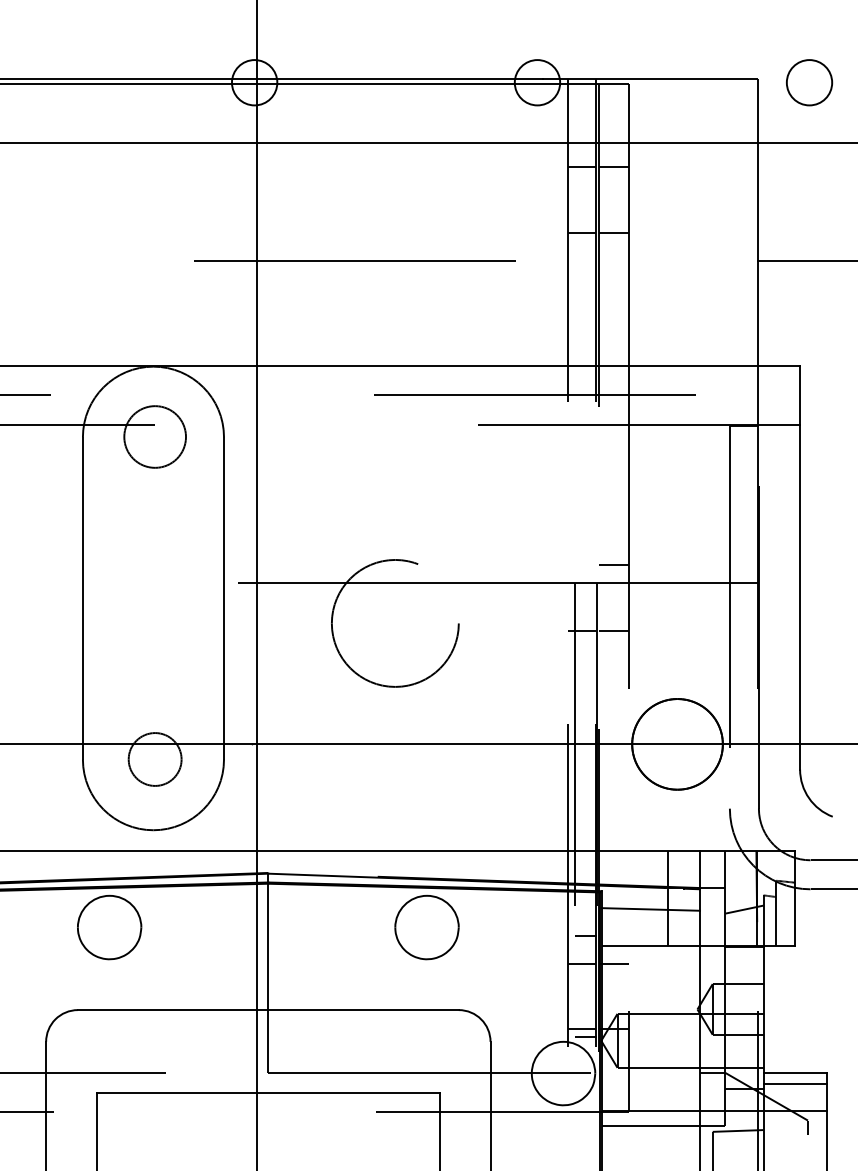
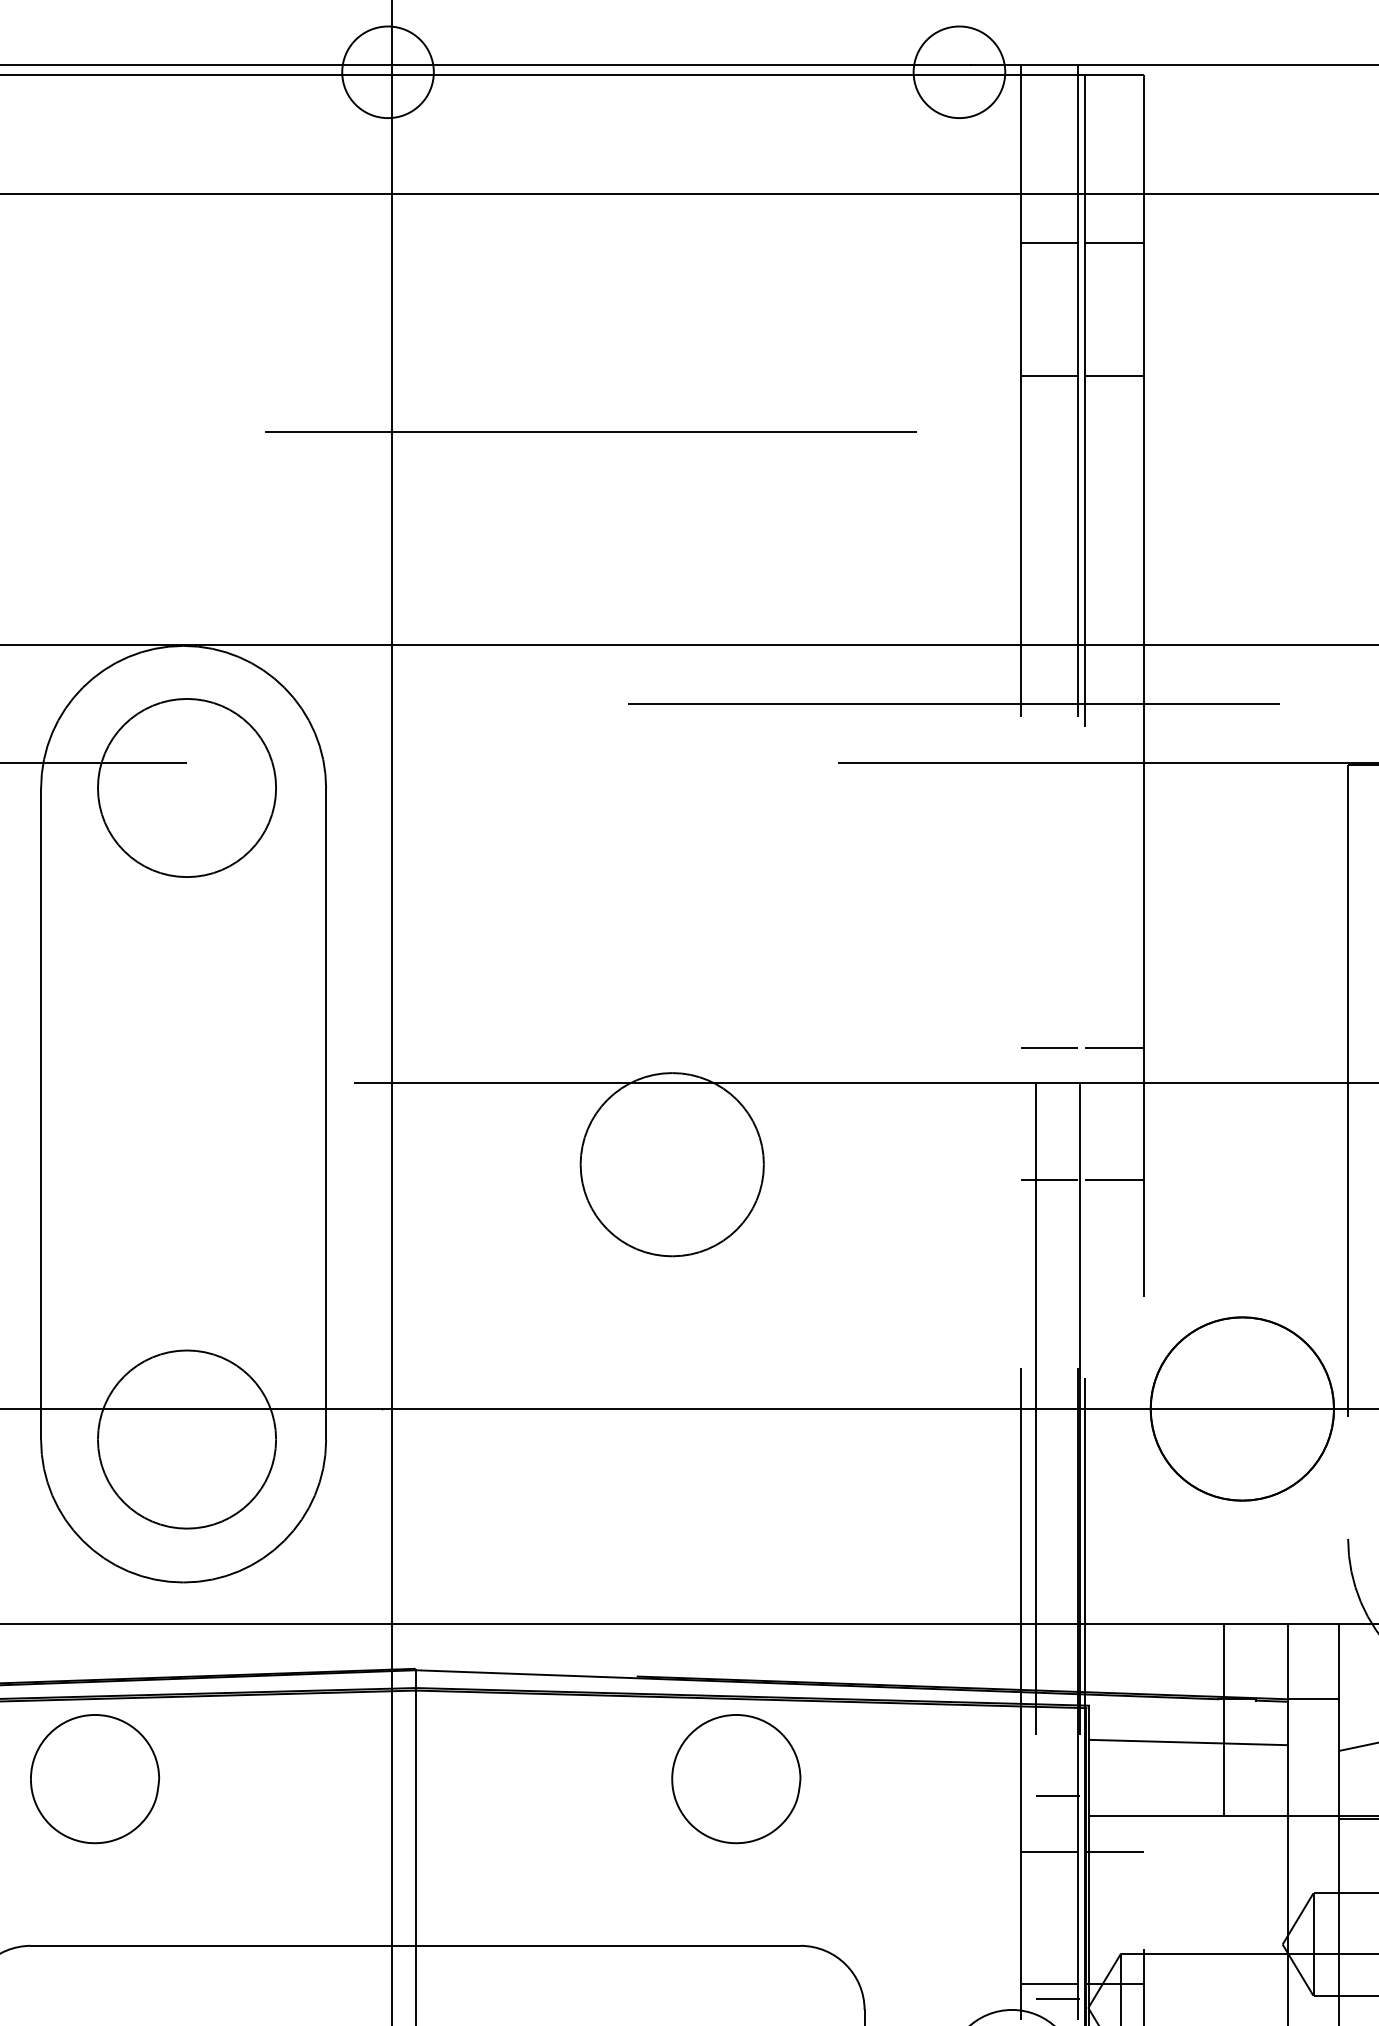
circle: (155, 436) -> (187, 787), size x1.43
line: (581, 565) -> (1048, 1047), added
circle: (394, 623) -> (670, 1164), size x0.71
circle: (155, 759) -> (187, 1439), size x1.67

